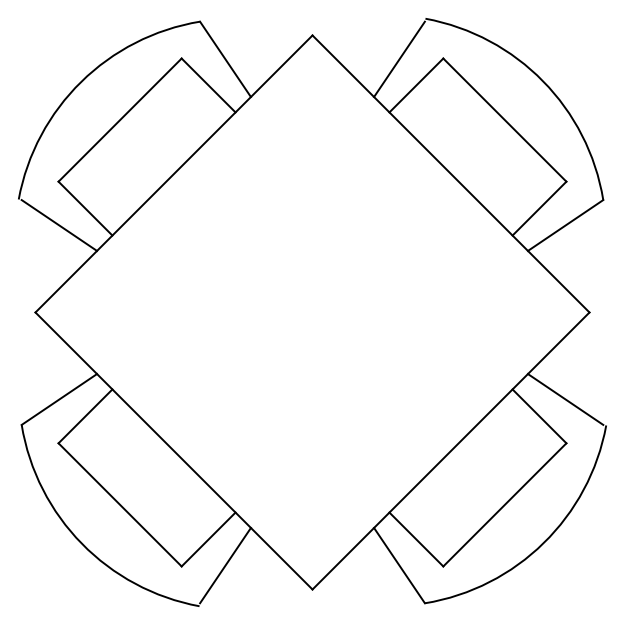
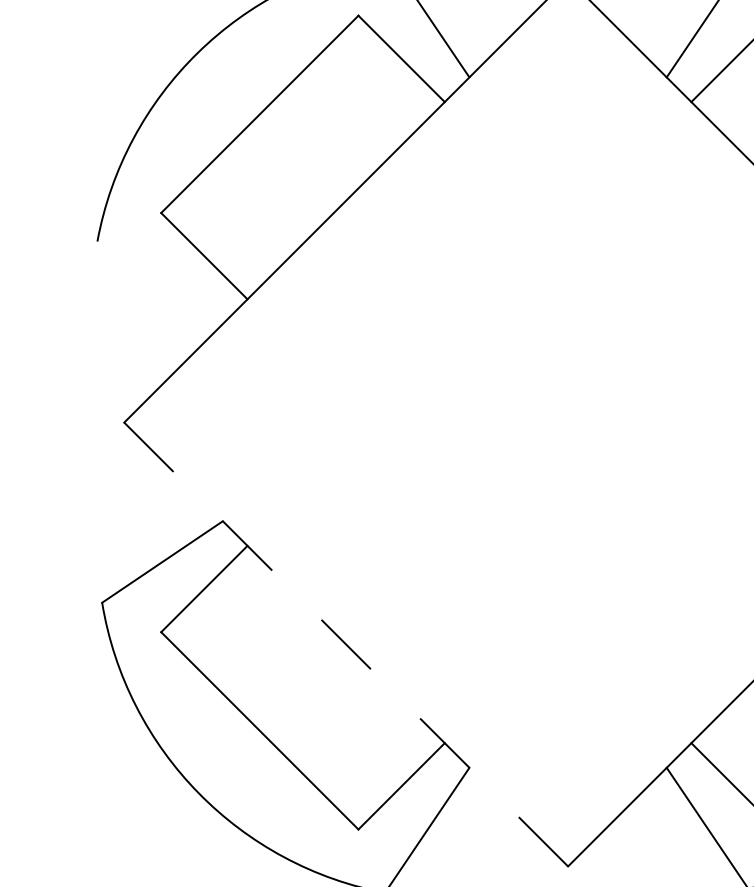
line: (59, 225) -> (162, 283), removed
line: (174, 451) -> (346, 645), solid -> dashed

